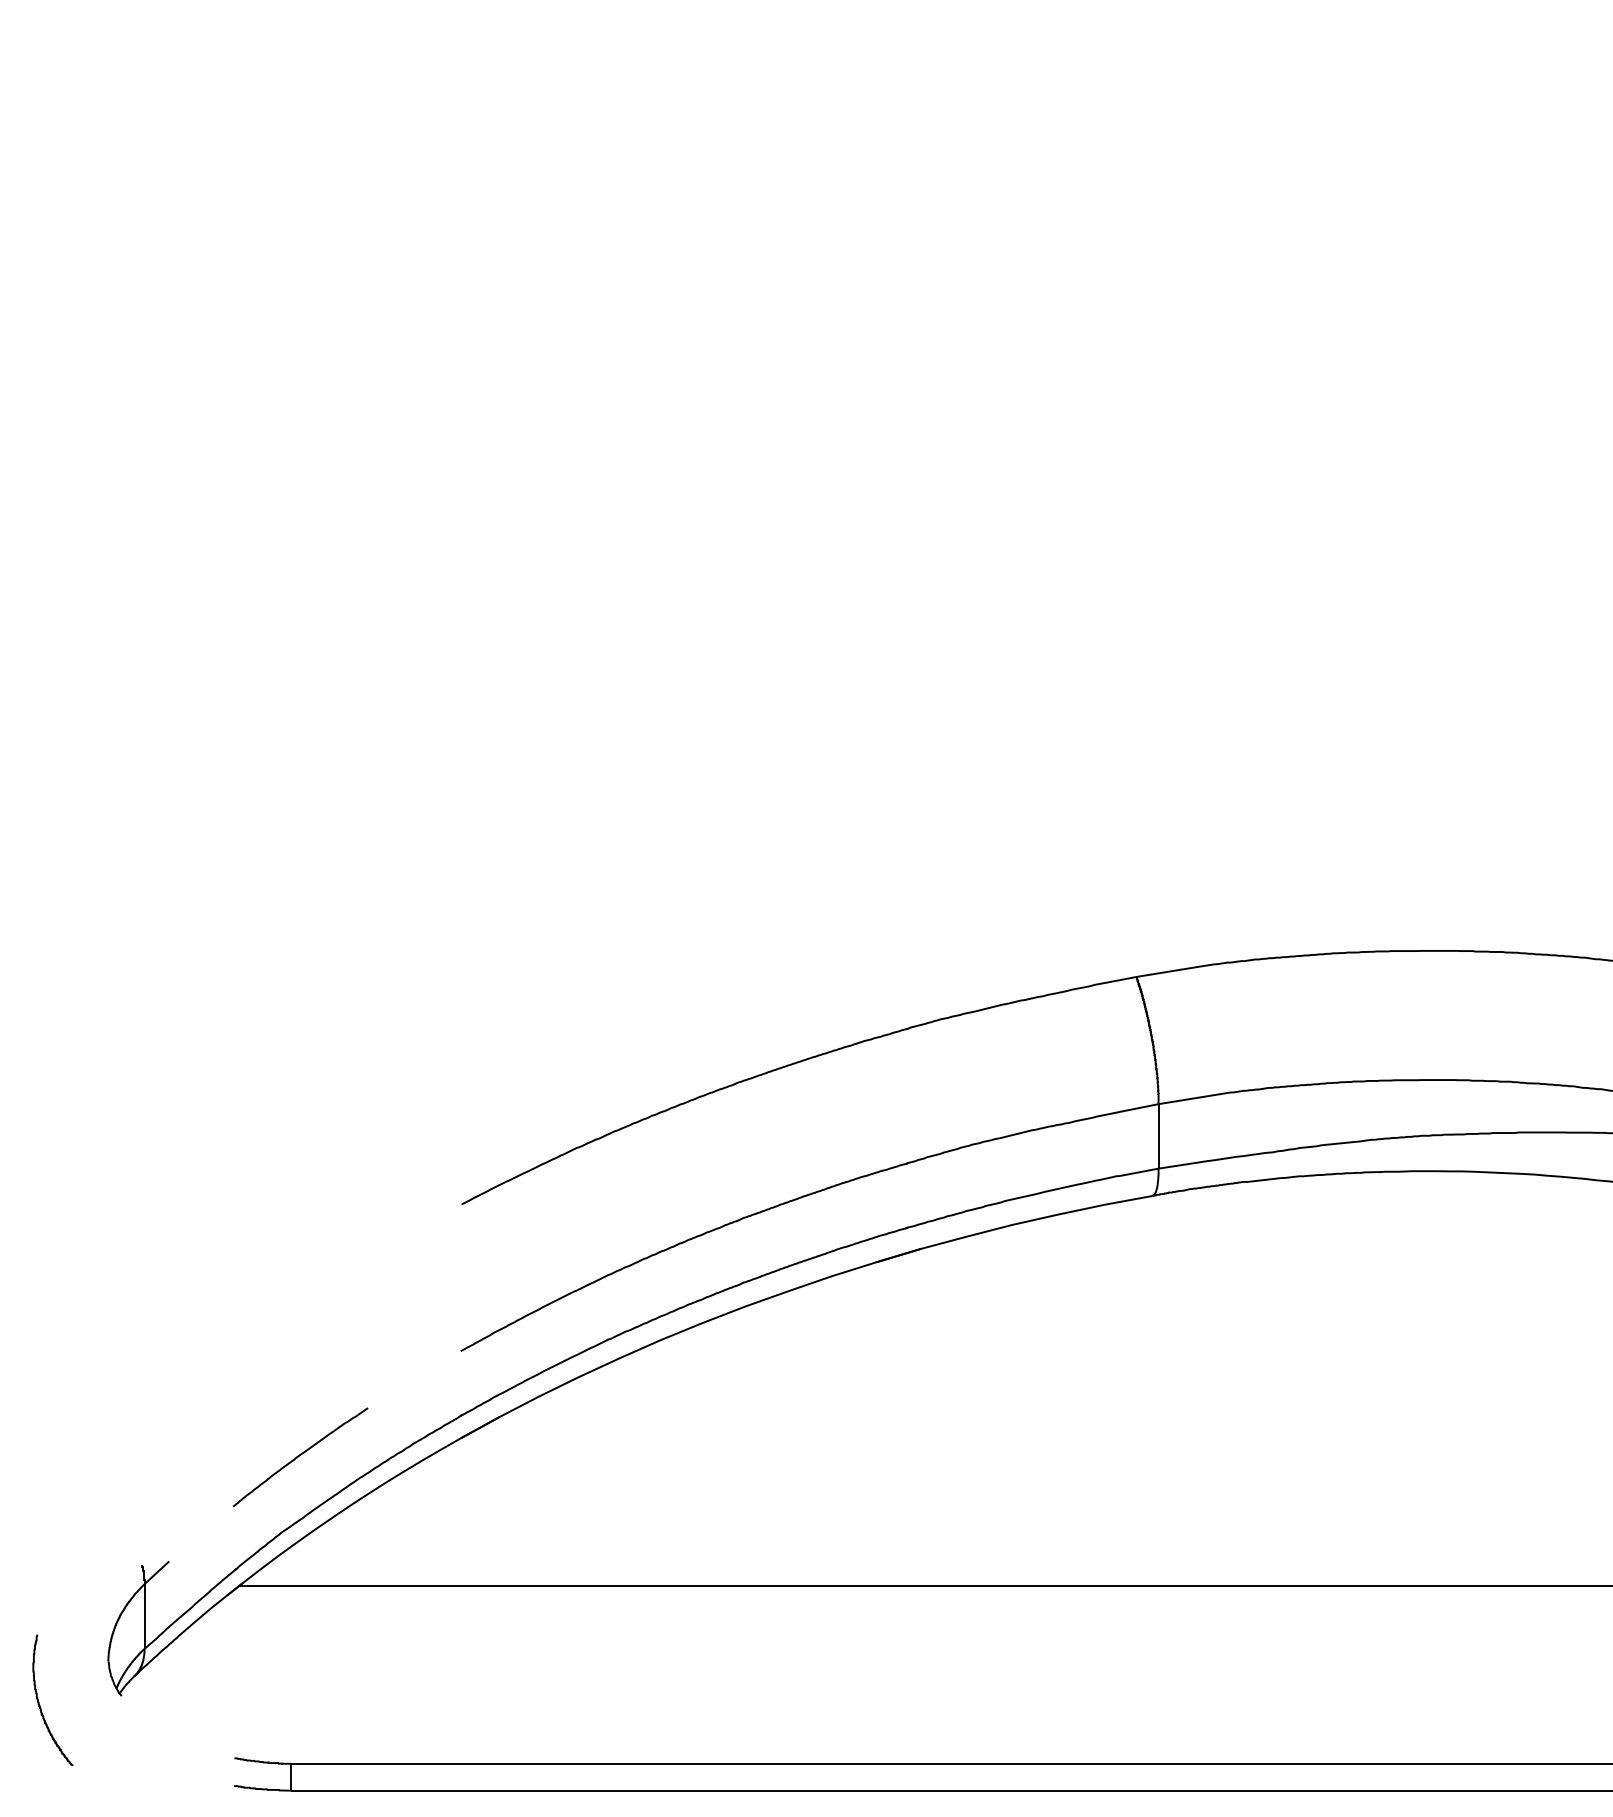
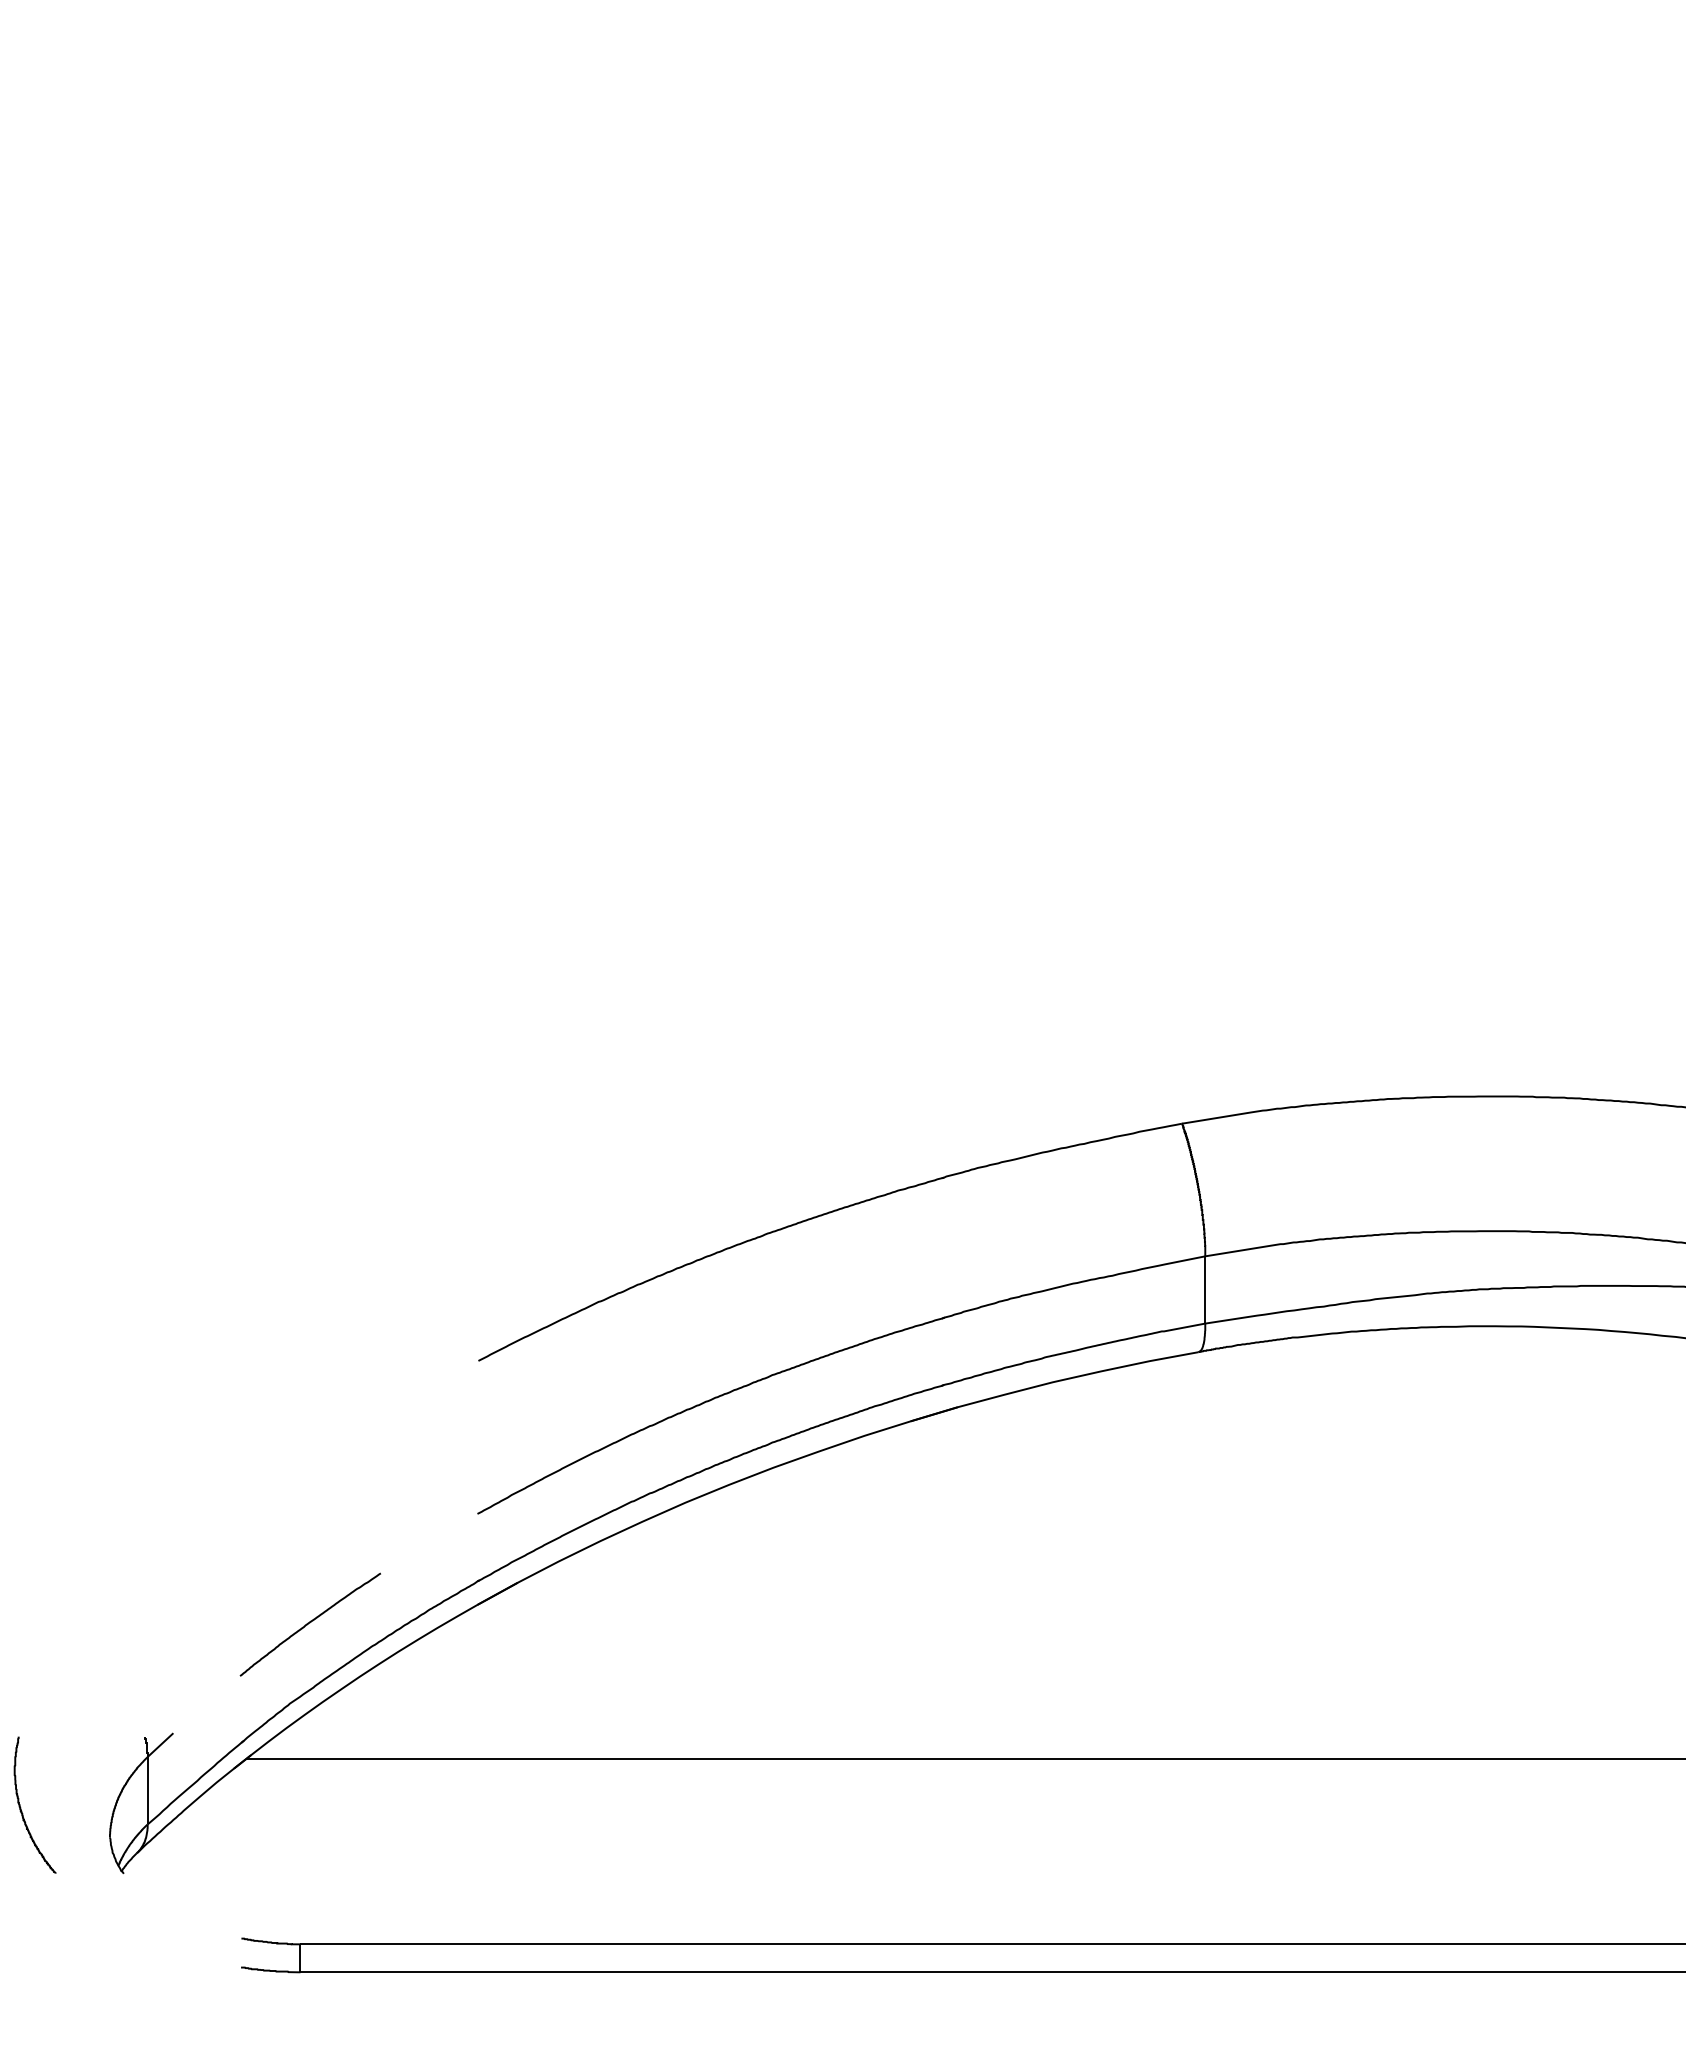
curve: (39, 1702) -> (21, 1807), moved

